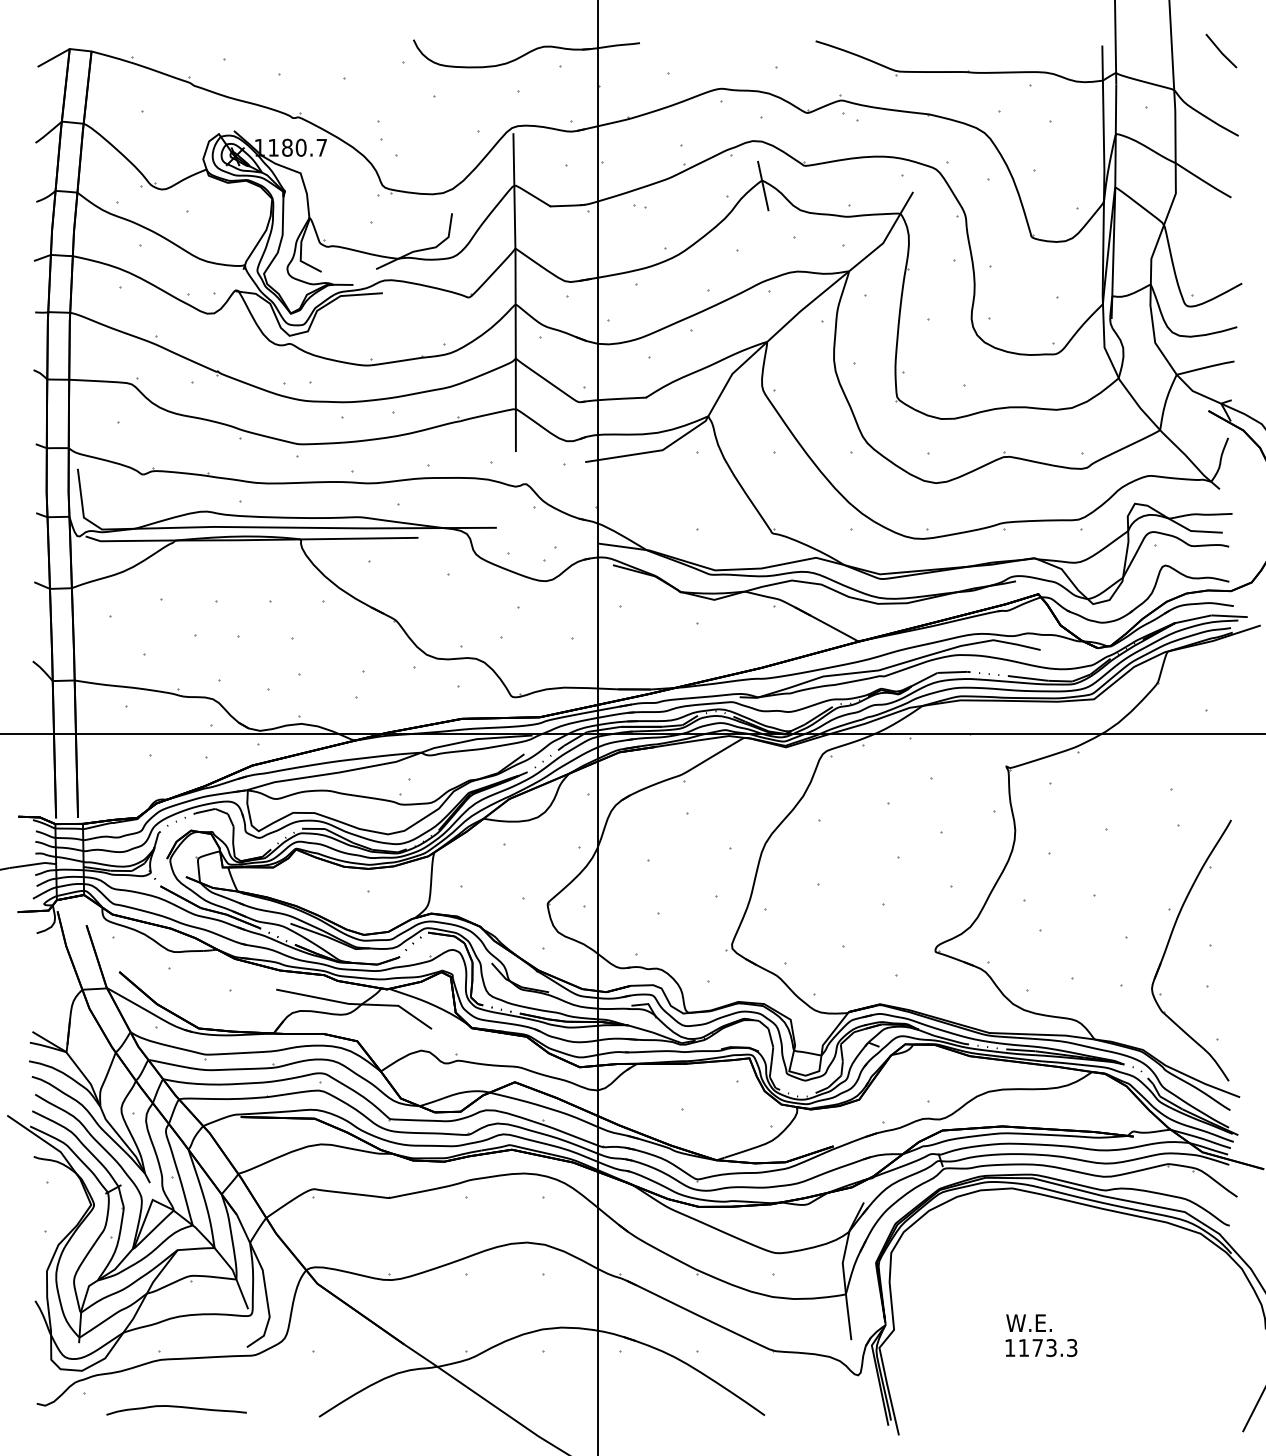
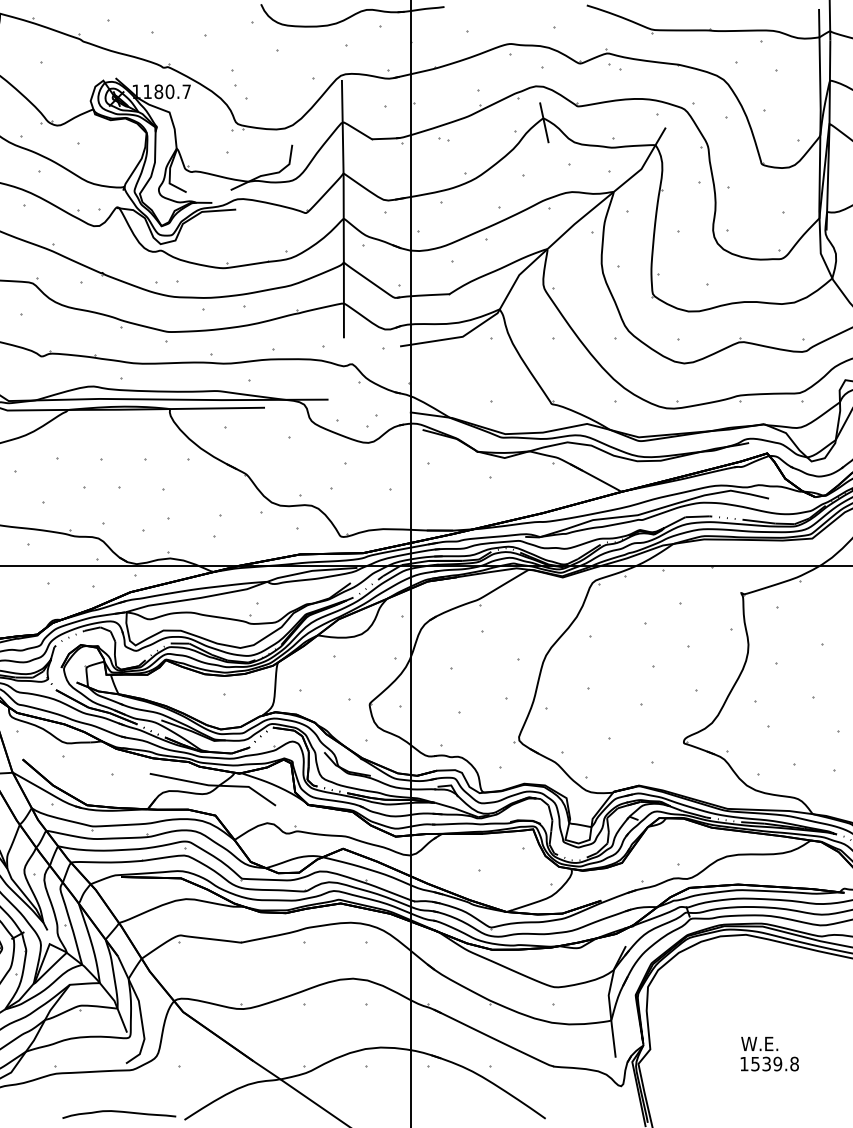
text: (1047, 1347) -> (774, 1063), 1173.3 -> 1539.8
curve: (176, 1407) -> (119, 1112), moved

